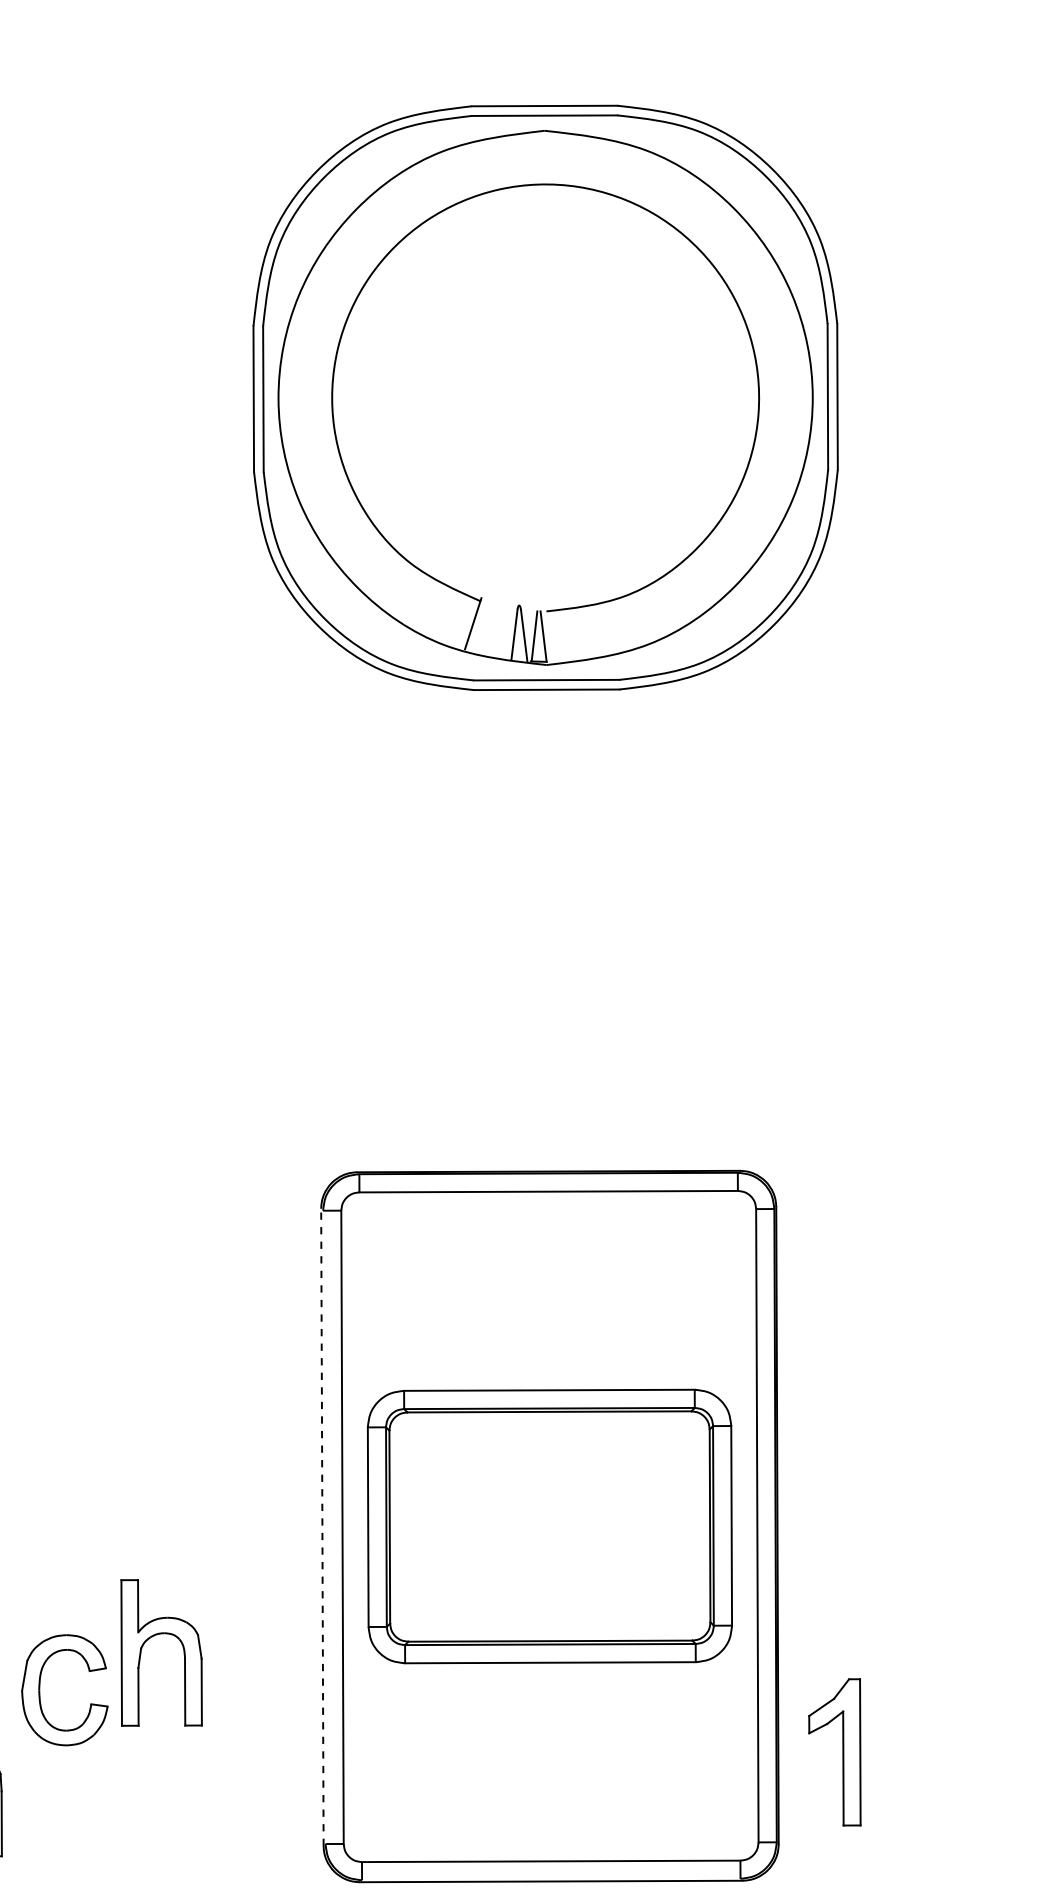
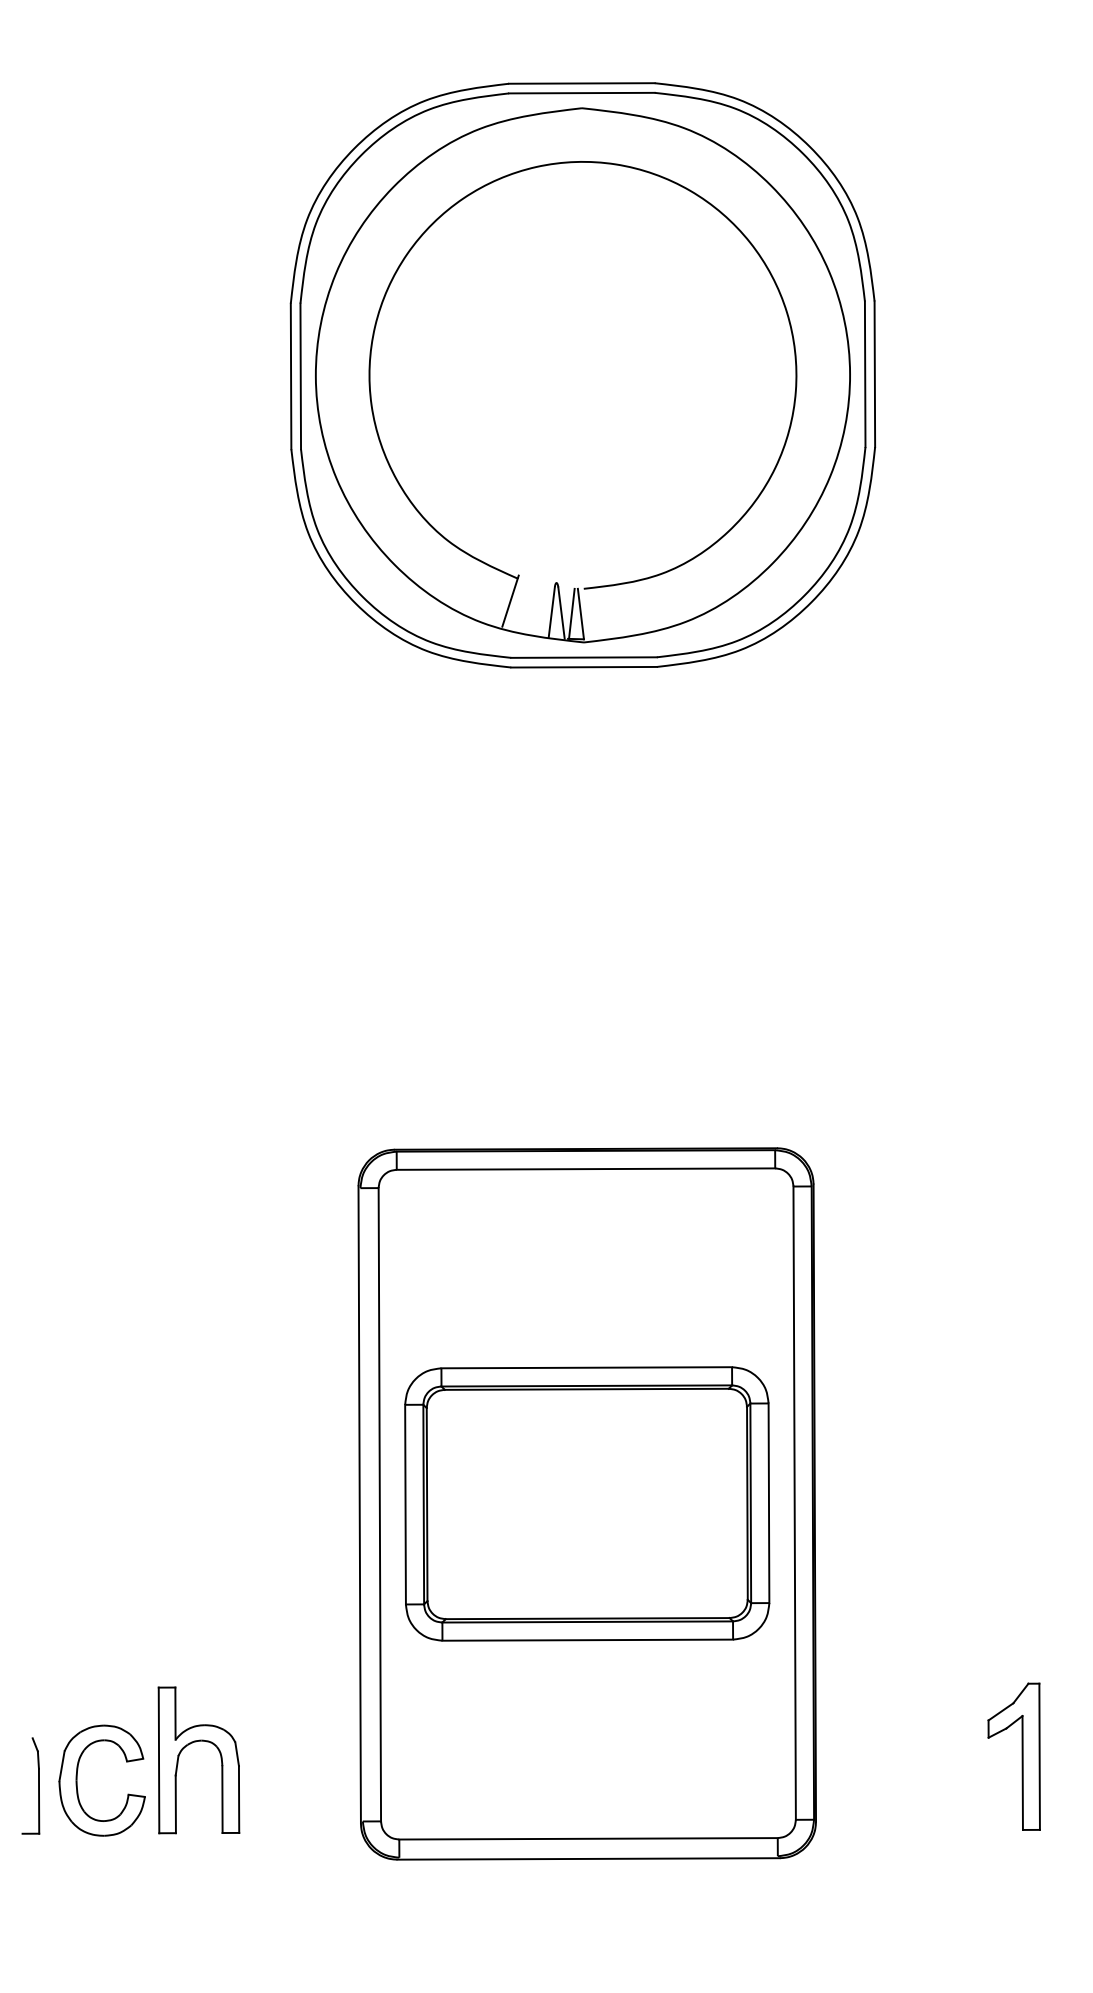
line: (322, 1527) -> (359, 1504), dashed -> solid
part: (150, 1639) -> (187, 1746), moved
part: (40, 1690) -> (77, 1780), moved
part: (842, 1752) -> (1021, 1756), moved

